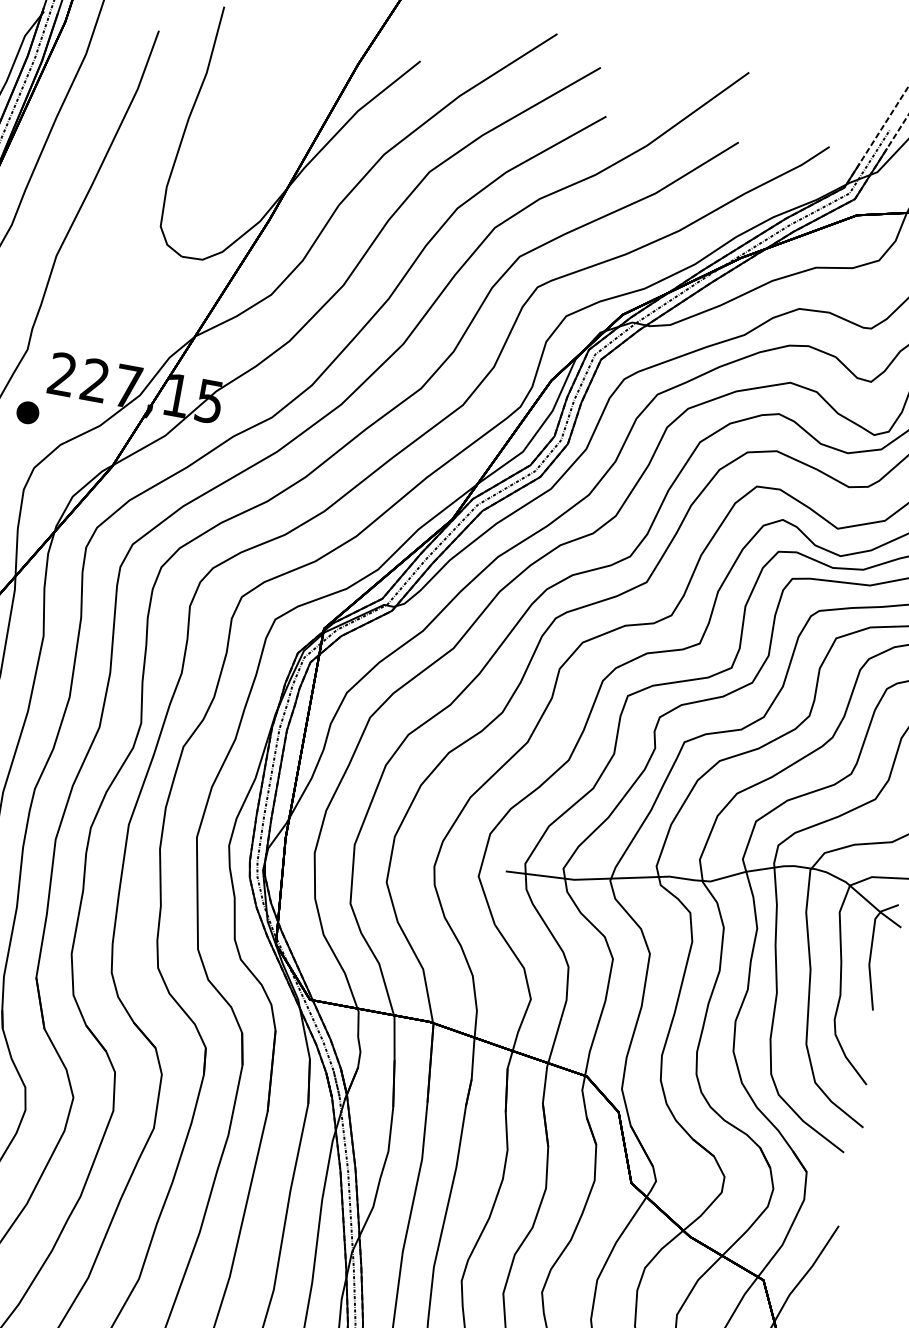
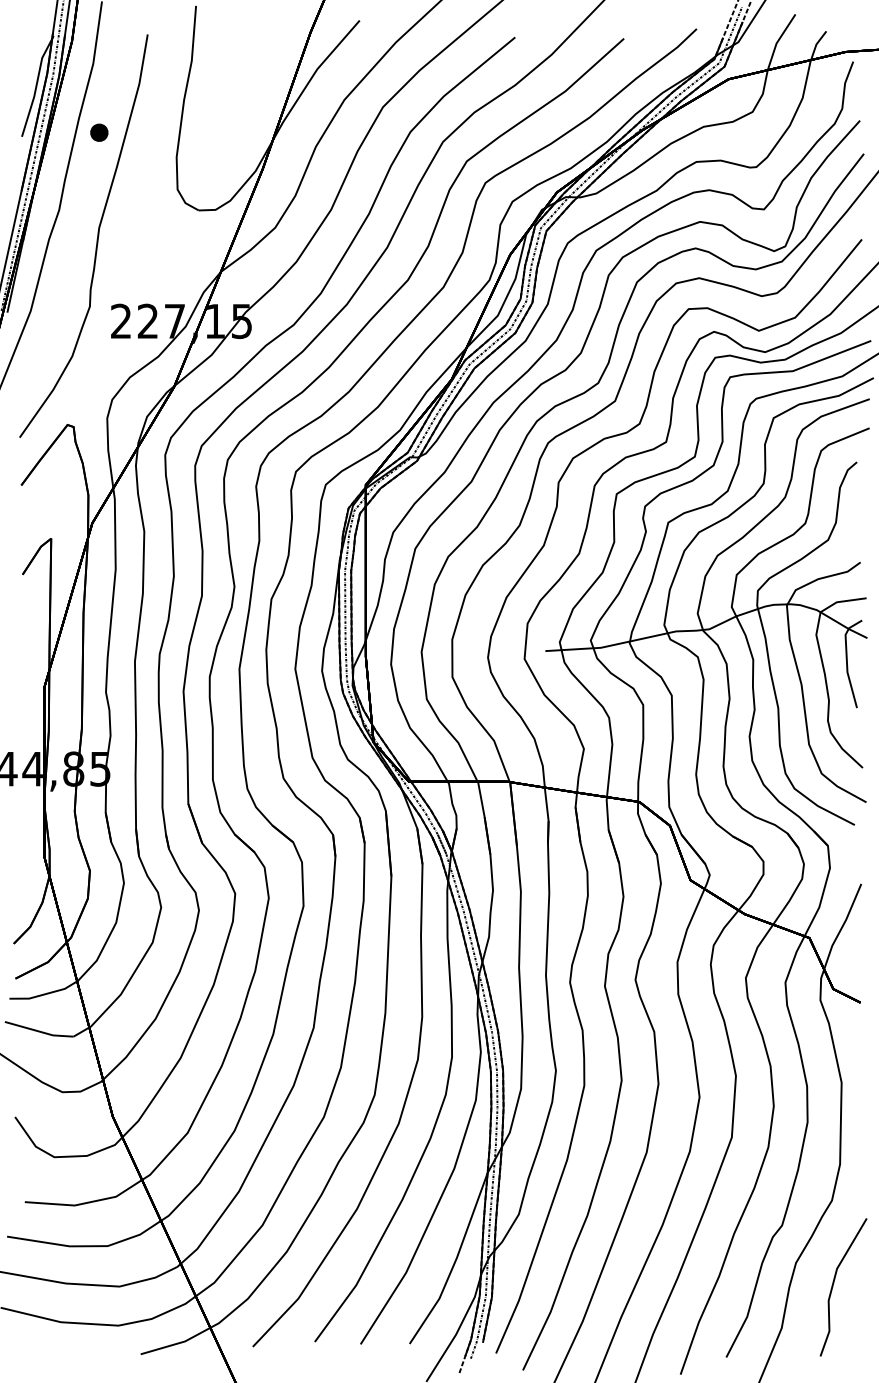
part: (28, 412) -> (99, 132), moved

